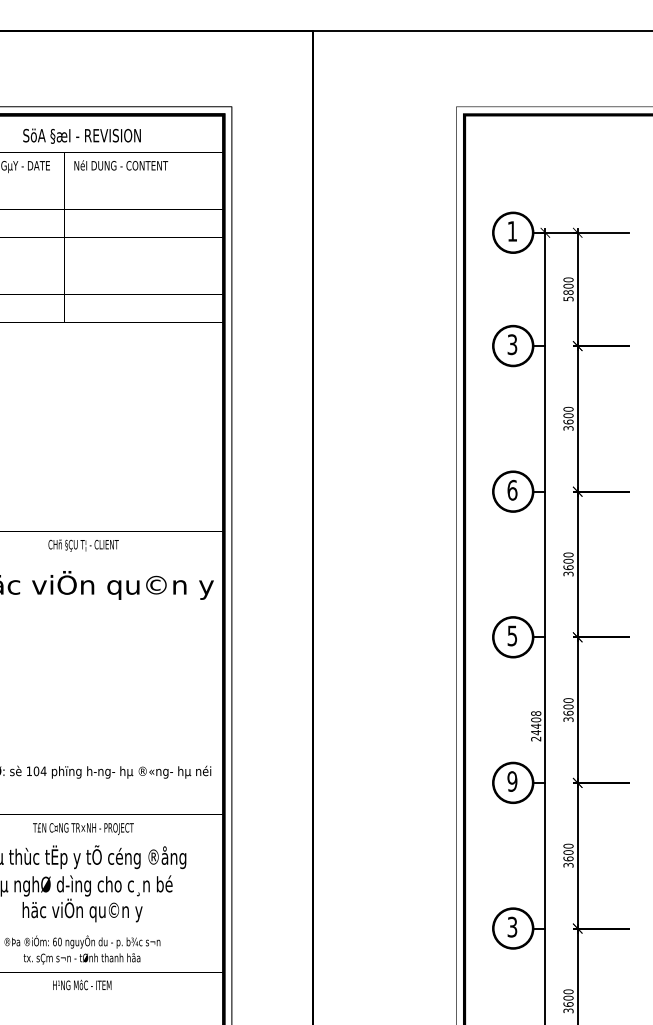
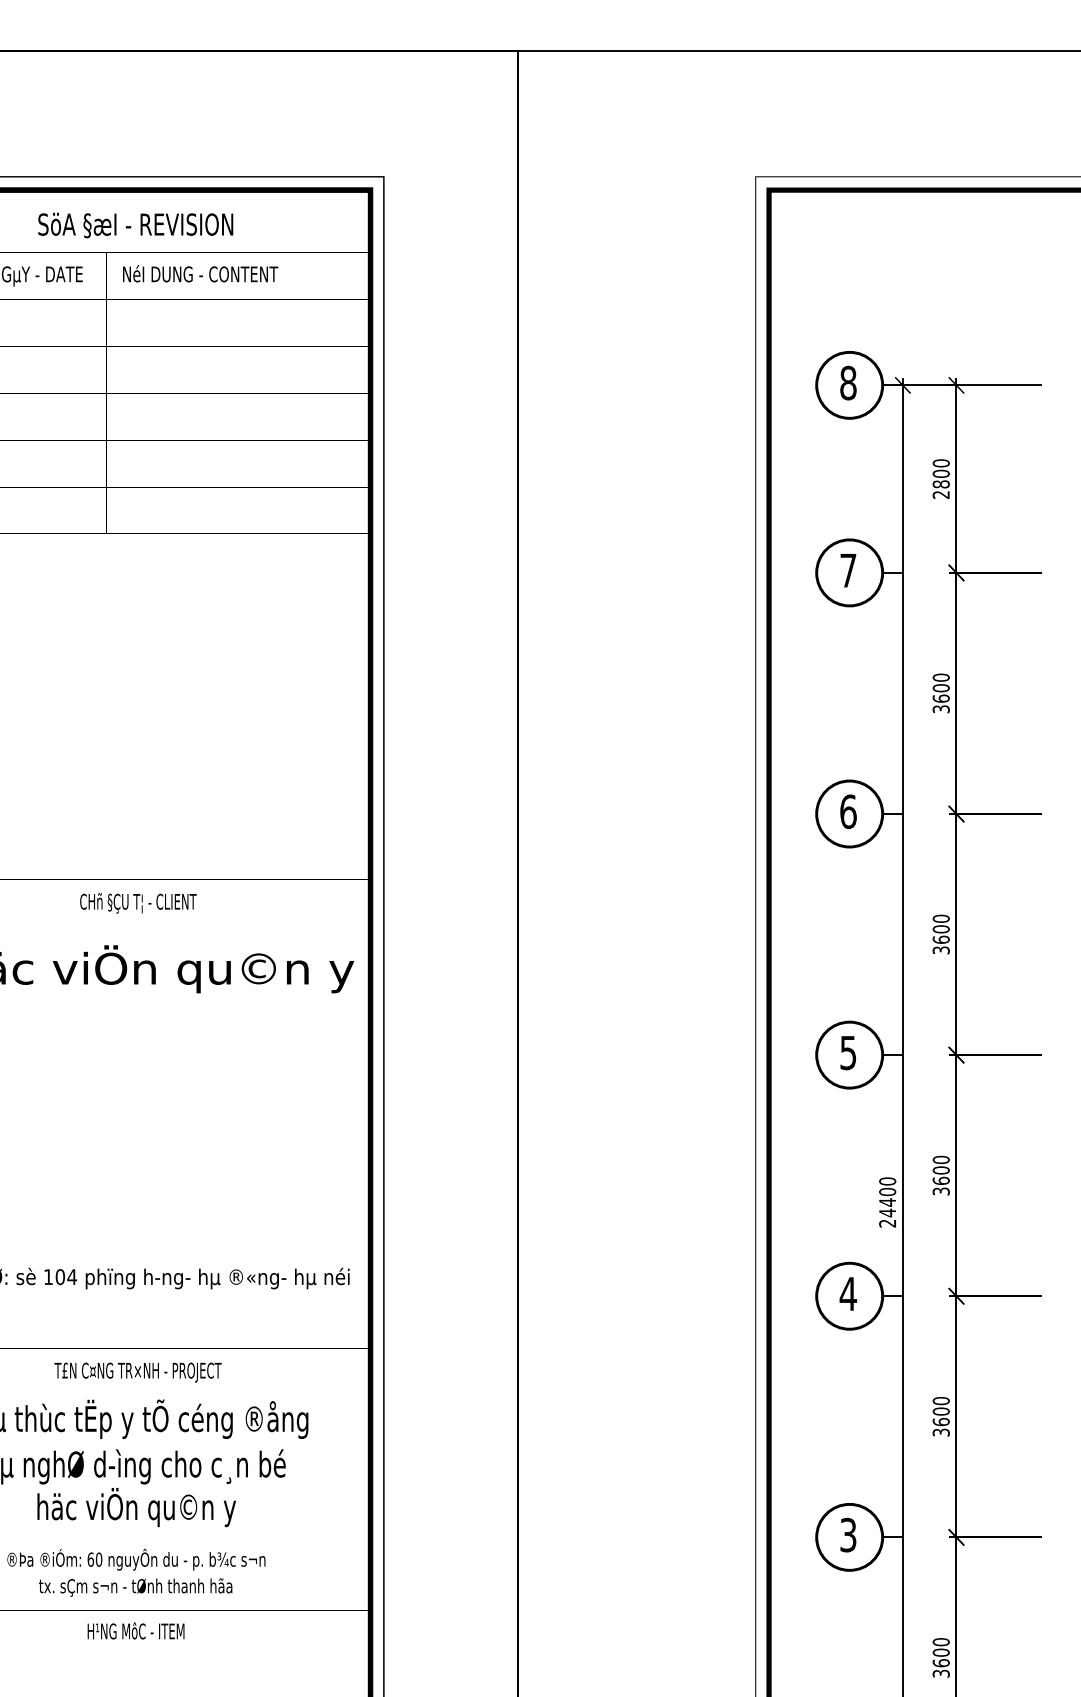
text: (512, 231) -> (848, 383), 1 -> 8
text: (568, 298) -> (941, 494), 5800 -> 2800
text: (512, 344) -> (848, 570), 3 -> 7
text: (535, 713) -> (886, 1181), 24408 -> 24400
text: (512, 781) -> (848, 1293), 9 -> 4

